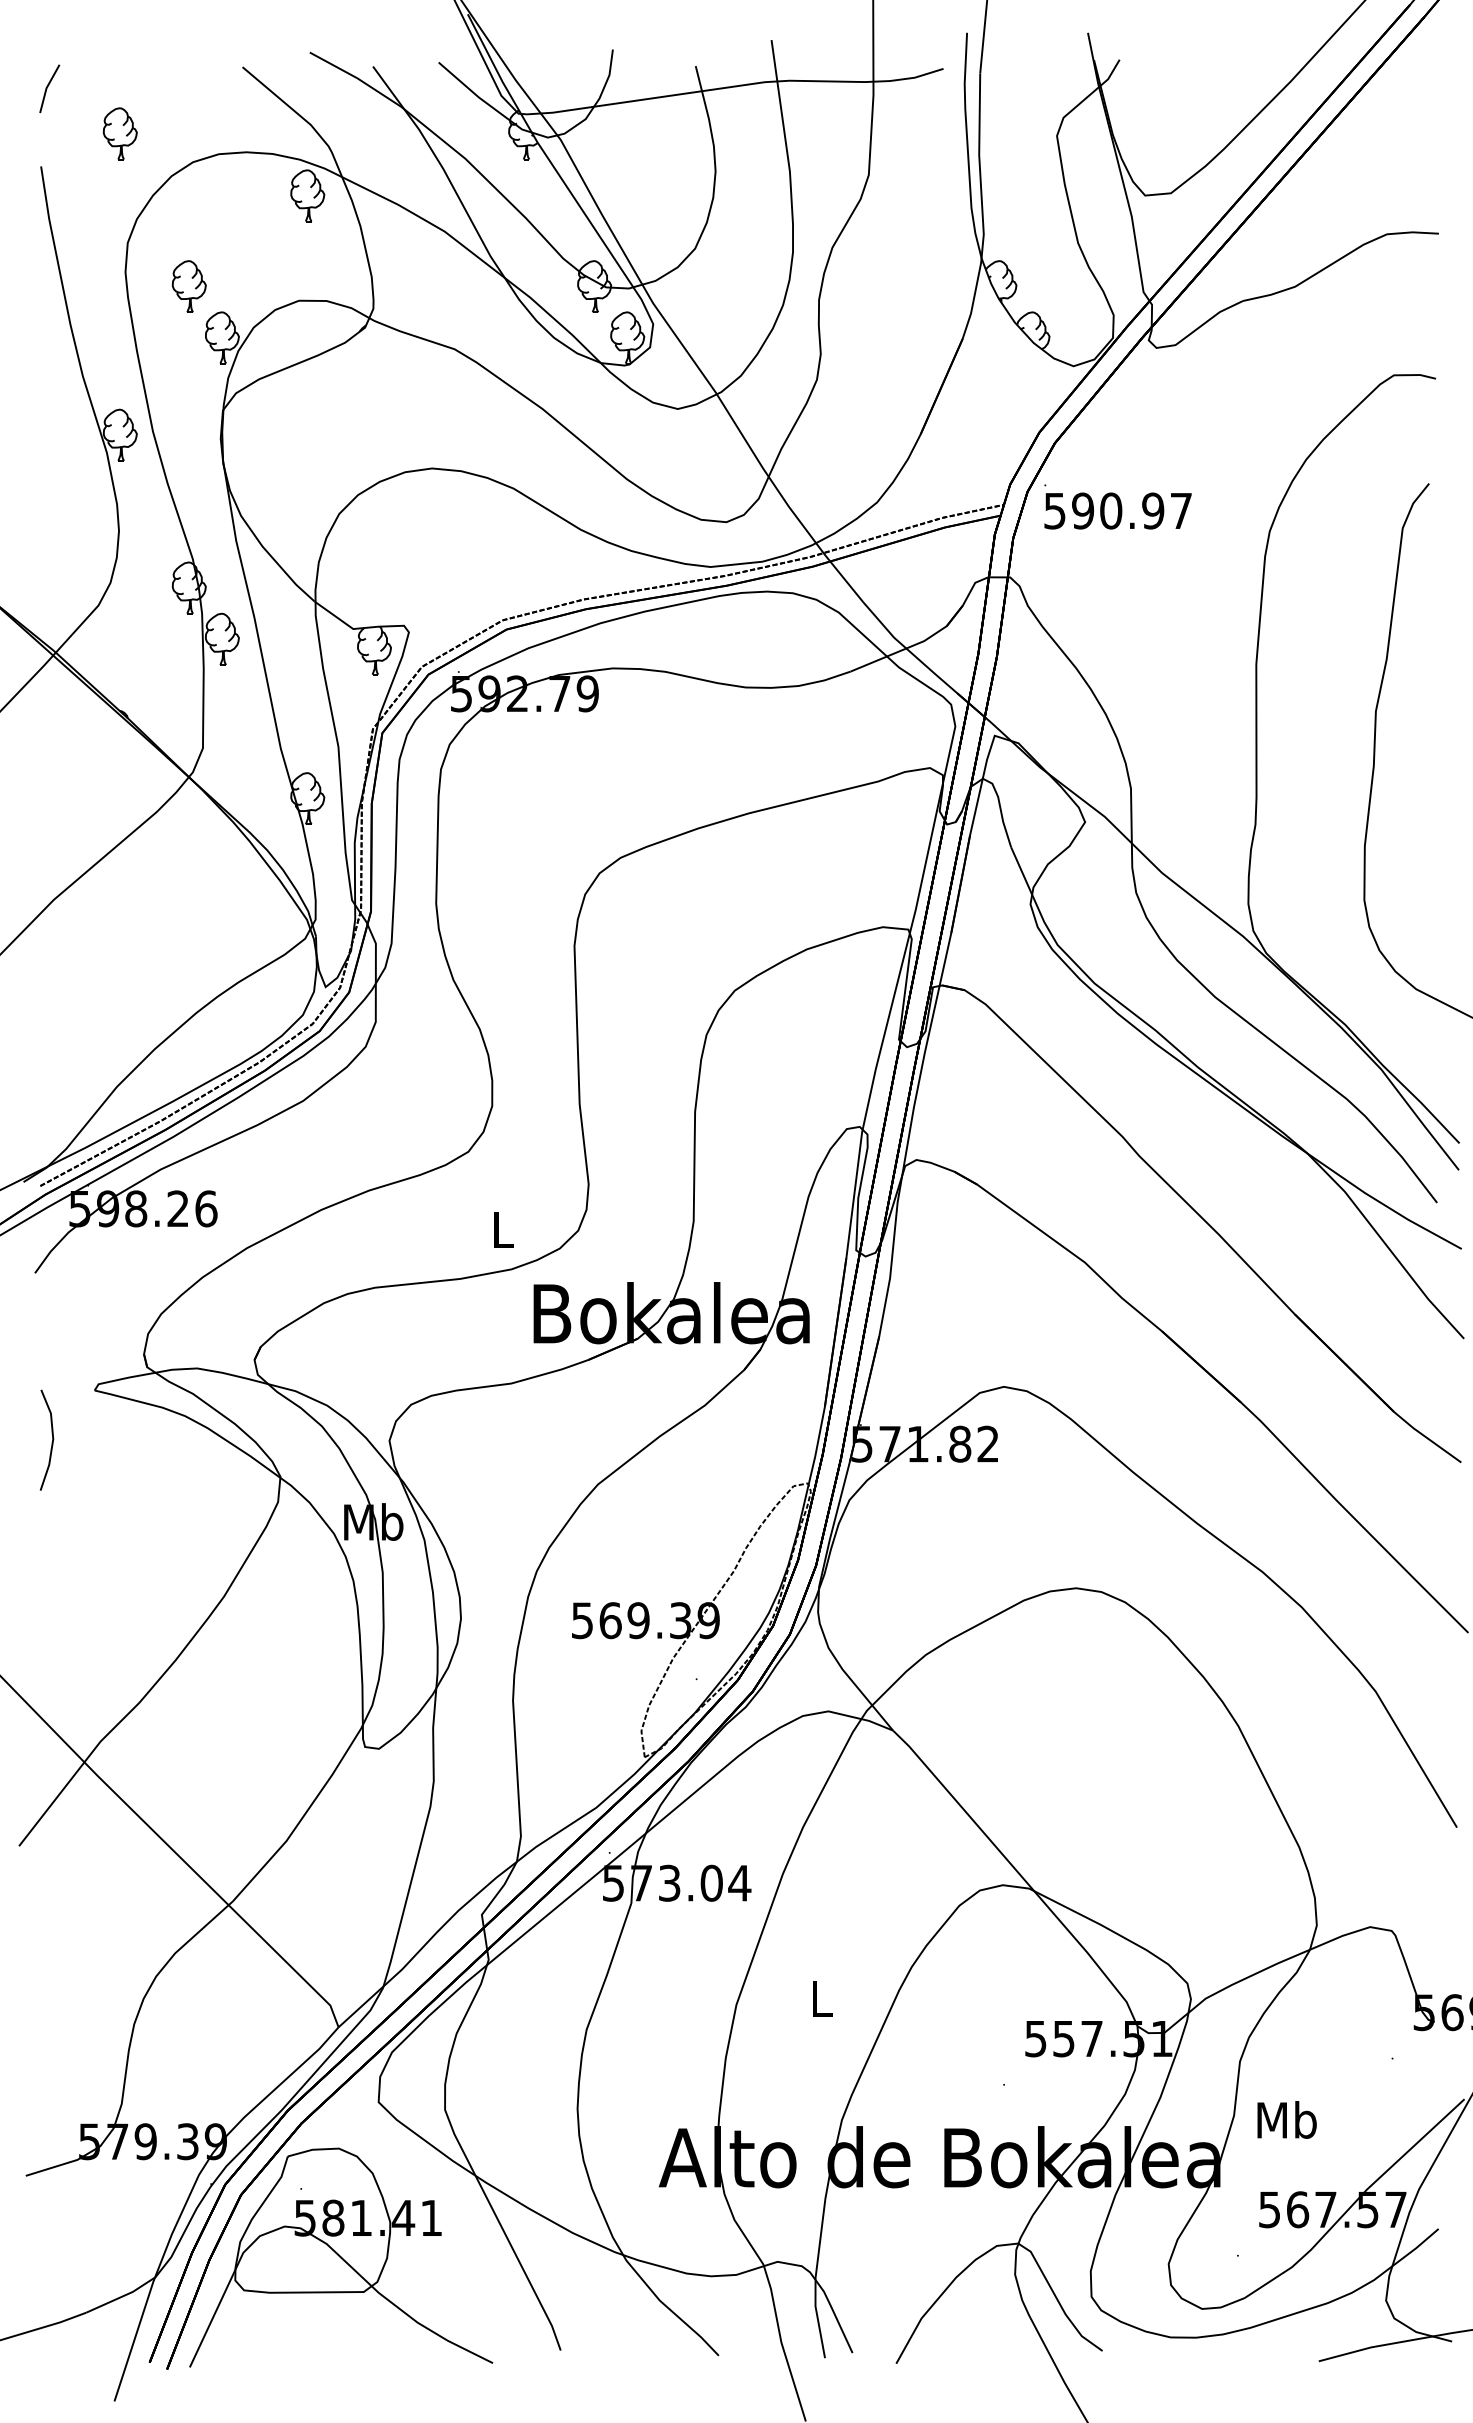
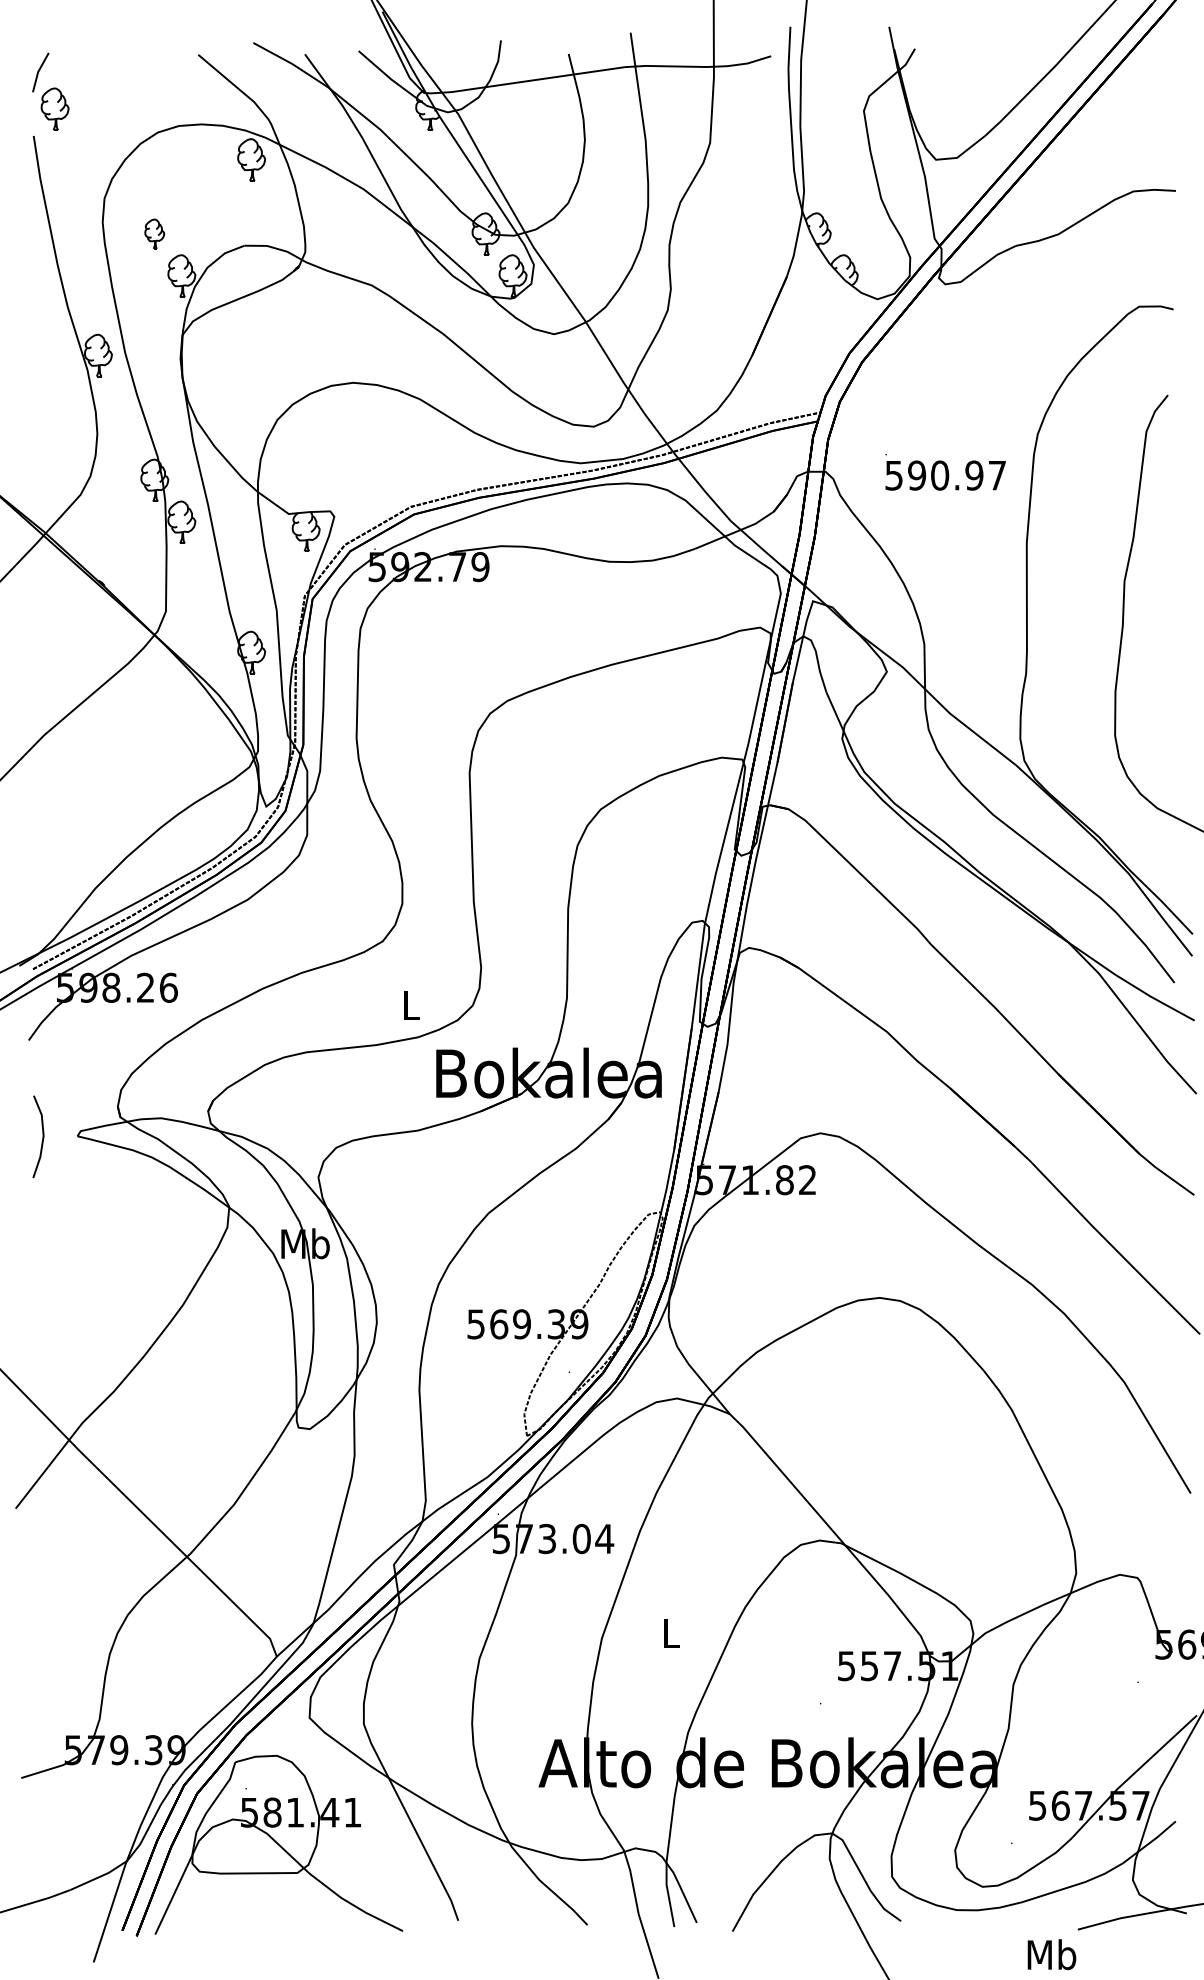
part: (120, 133) -> (55, 109), moved
part: (188, 286) -> (154, 234), size x0.7
text: (1117, 506) -> (945, 471), moved
line: (51, 1442) -> (42, 1138), moved
text: (1286, 2119) -> (1051, 1954), moved

